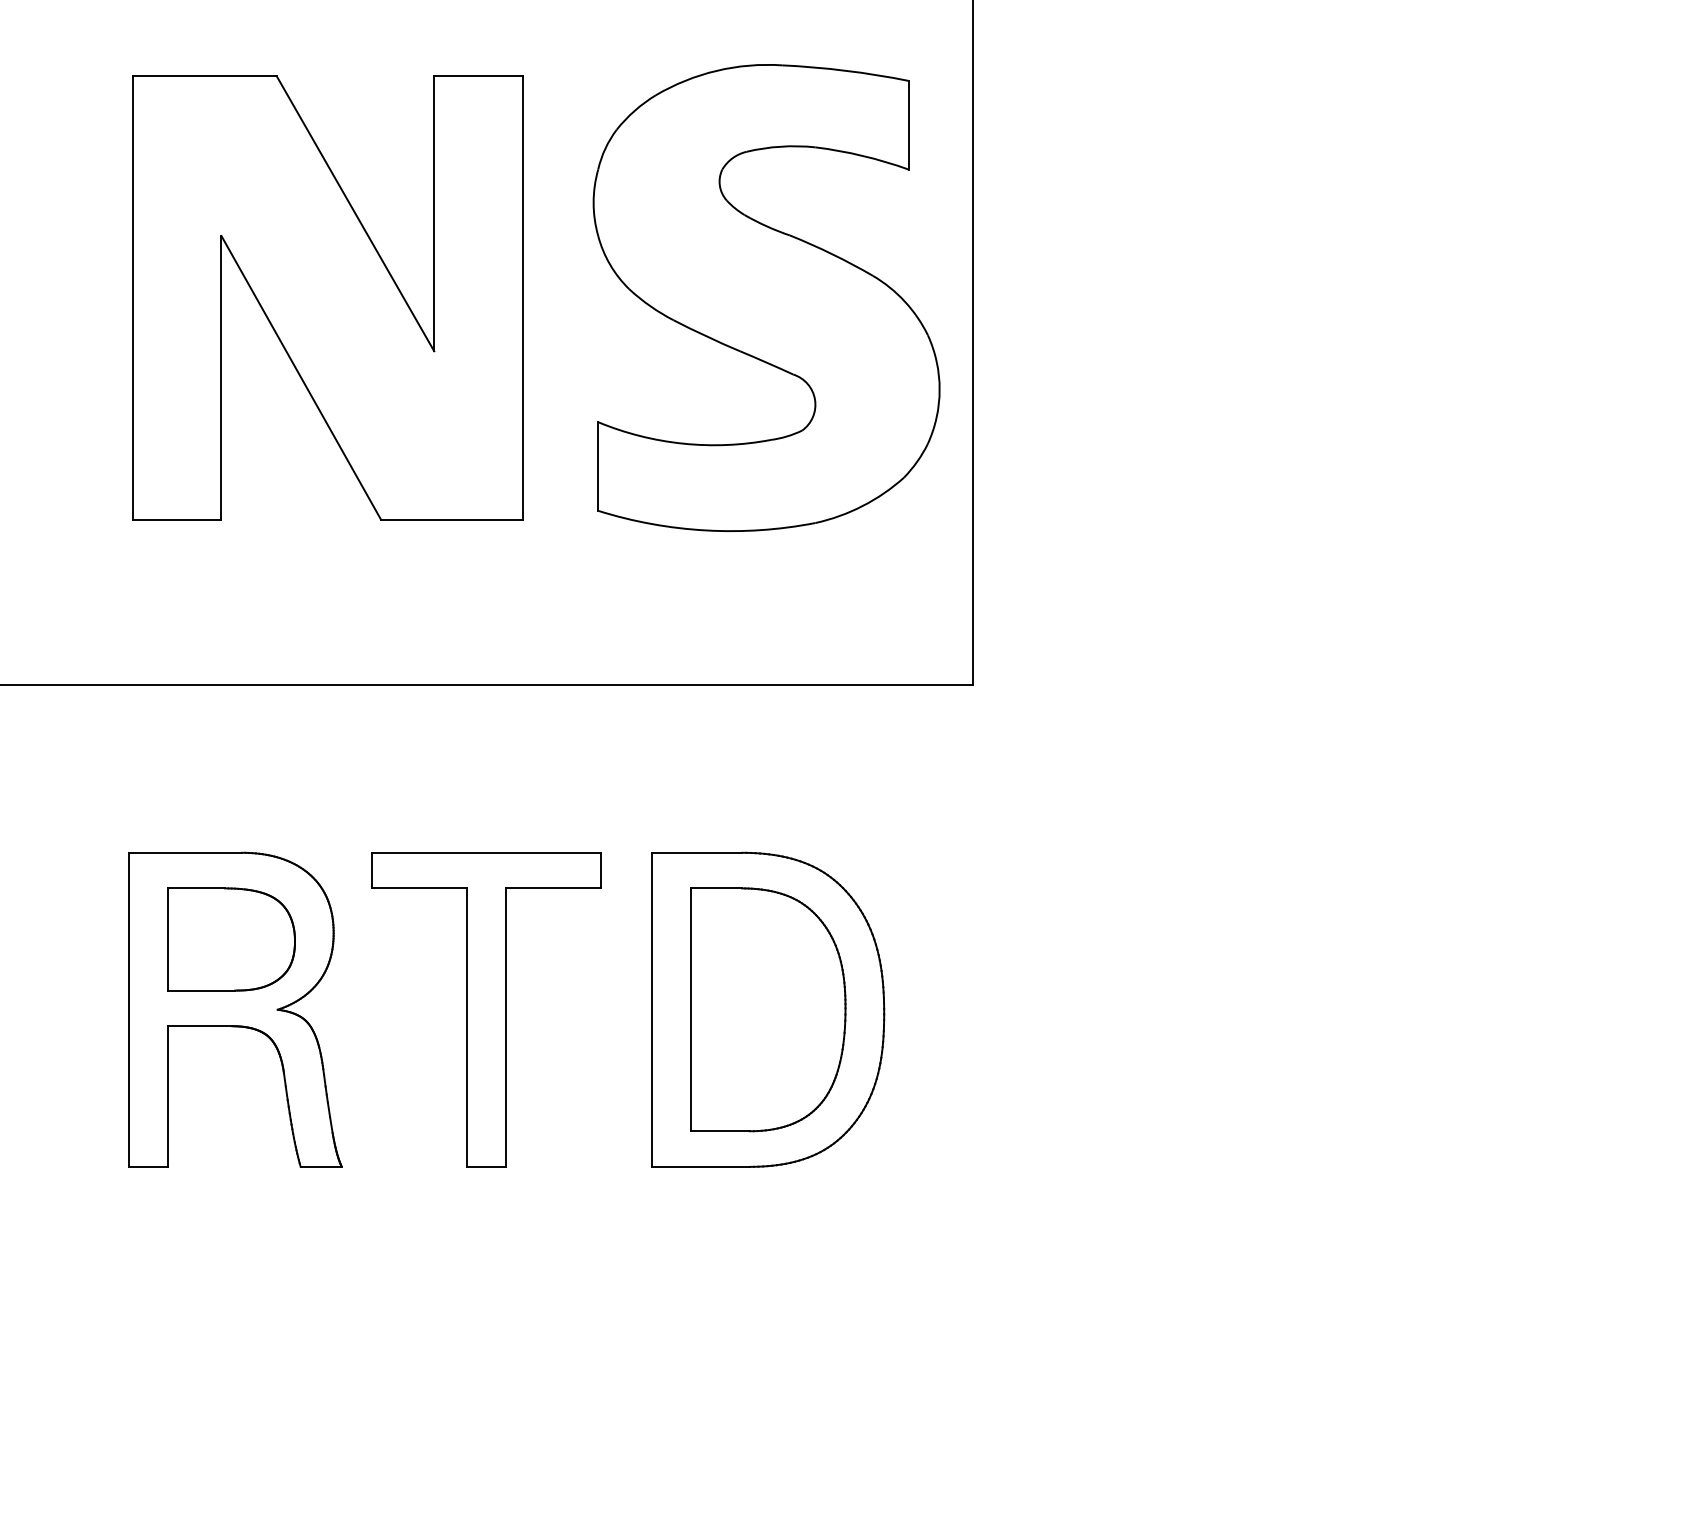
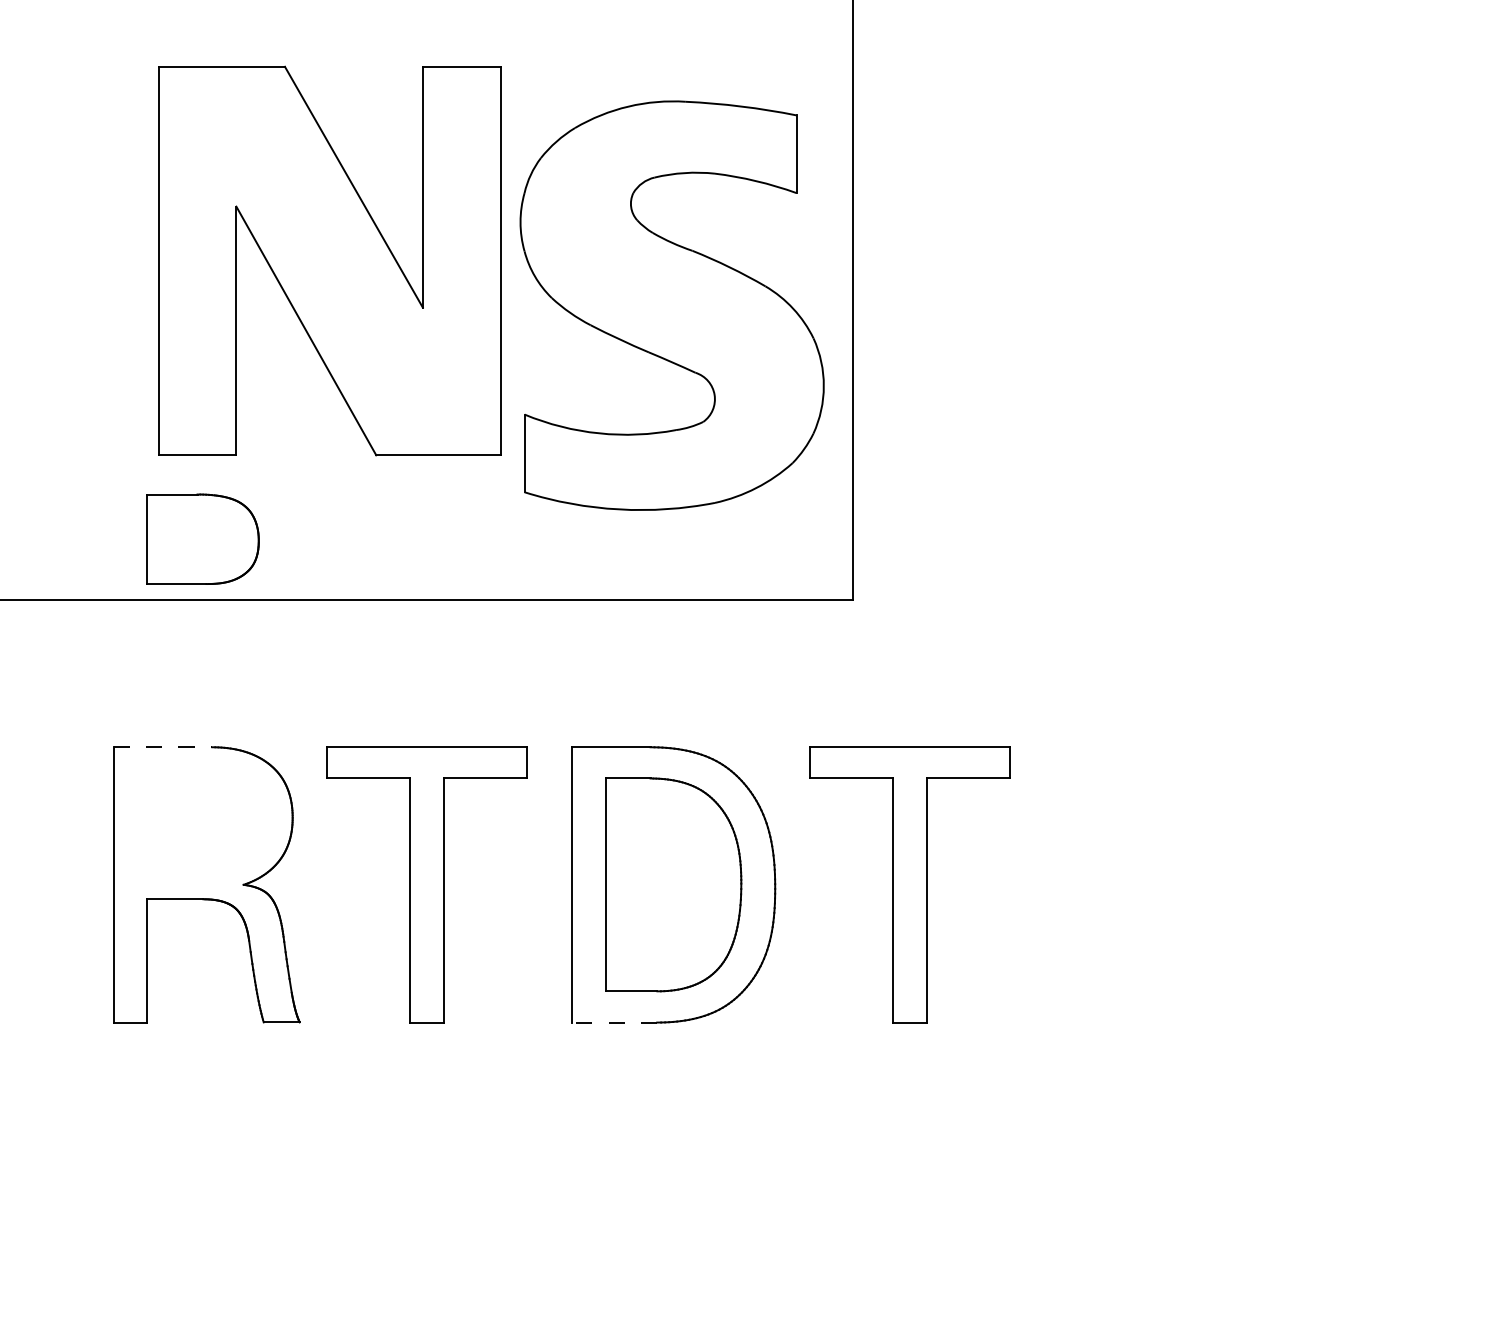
part: (327, 297) -> (329, 260), moved
part: (766, 297) -> (672, 305), moved
line: (186, 852) -> (163, 747), solid -> dashed
part: (231, 939) -> (203, 539), moved
part: (1038, 1009) -> (910, 884), added
line: (700, 1166) -> (614, 1022), solid -> dashed

